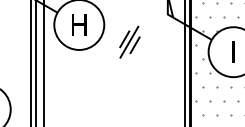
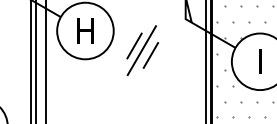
part: (129, 41) -> (142, 49), size x1.4

